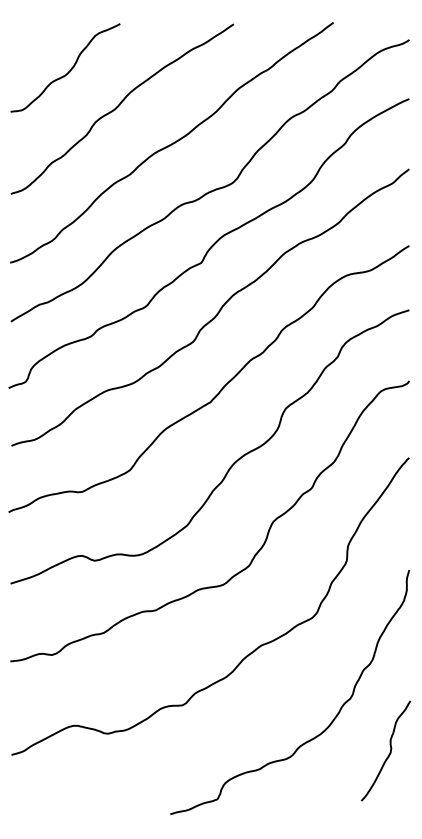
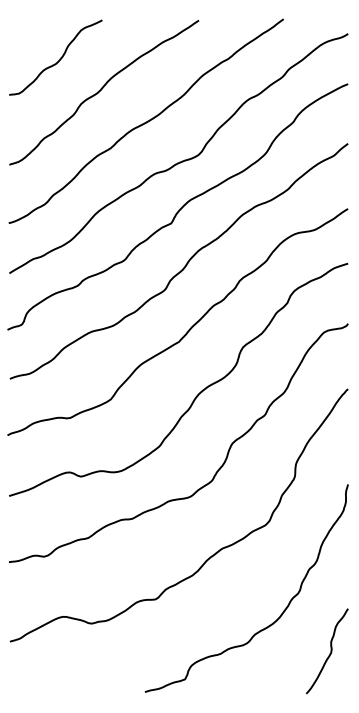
curve: (388, 753) -> (329, 653), moved

